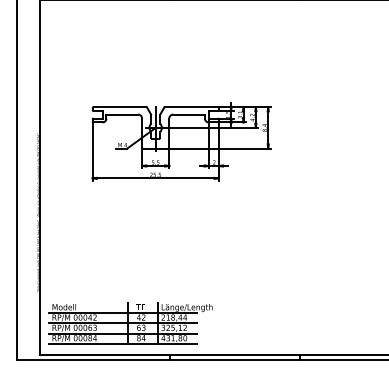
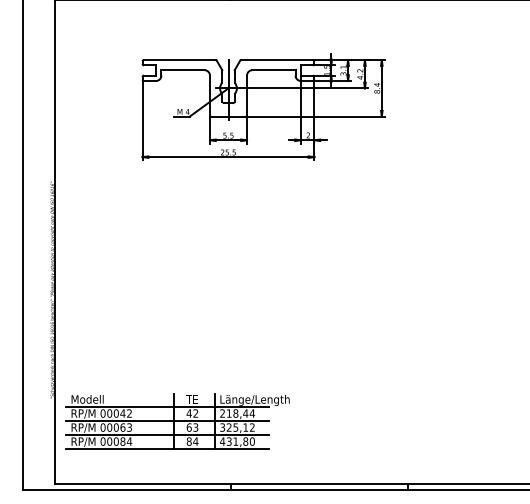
part: (181, 141) -> (263, 106), moved
part: (130, 323) -> (177, 421), moved

